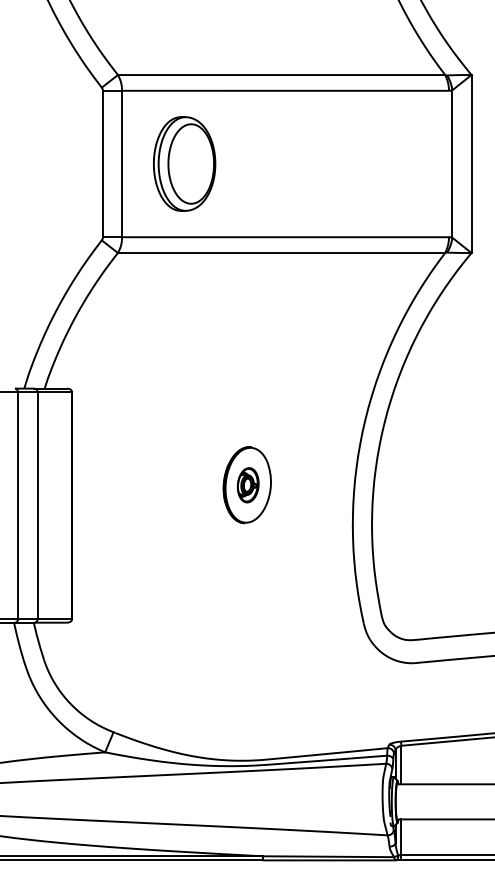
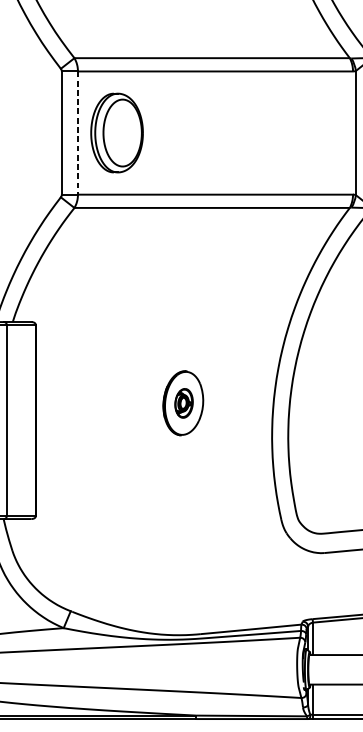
part: (184, 163) -> (116, 132), moved
line: (122, 164) -> (78, 133), solid -> dashed

